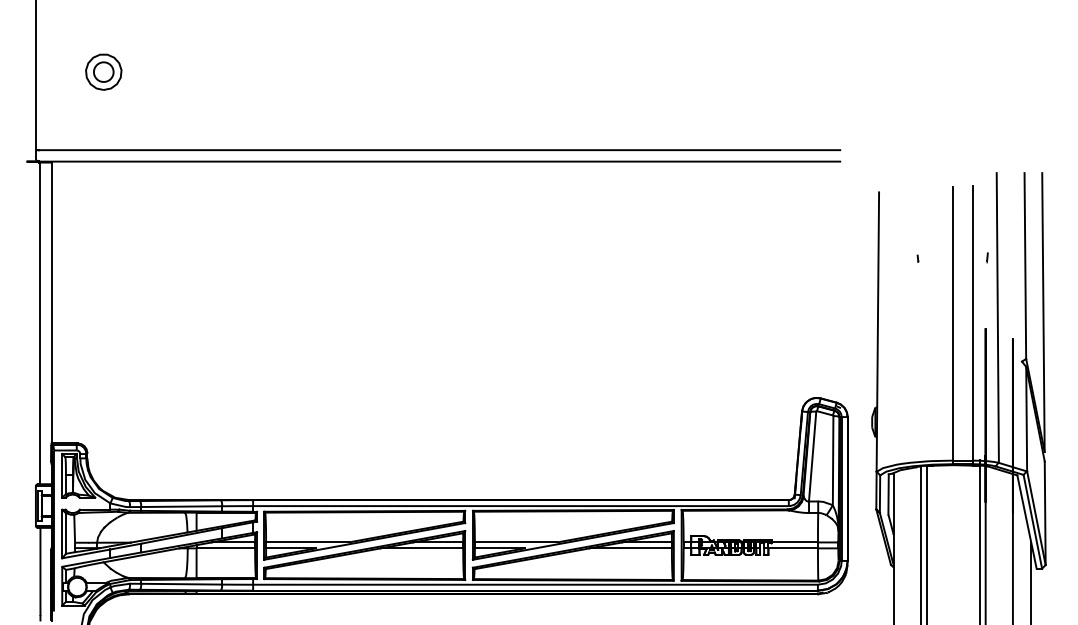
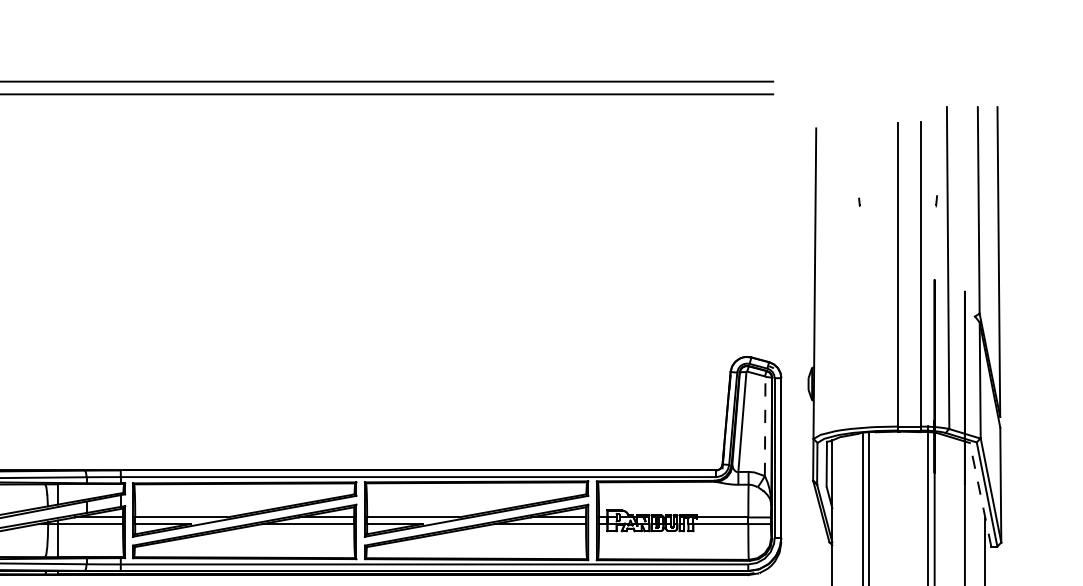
line: (833, 460) -> (765, 426), solid -> dashed
line: (1027, 522) -> (981, 495), solid -> dashed

